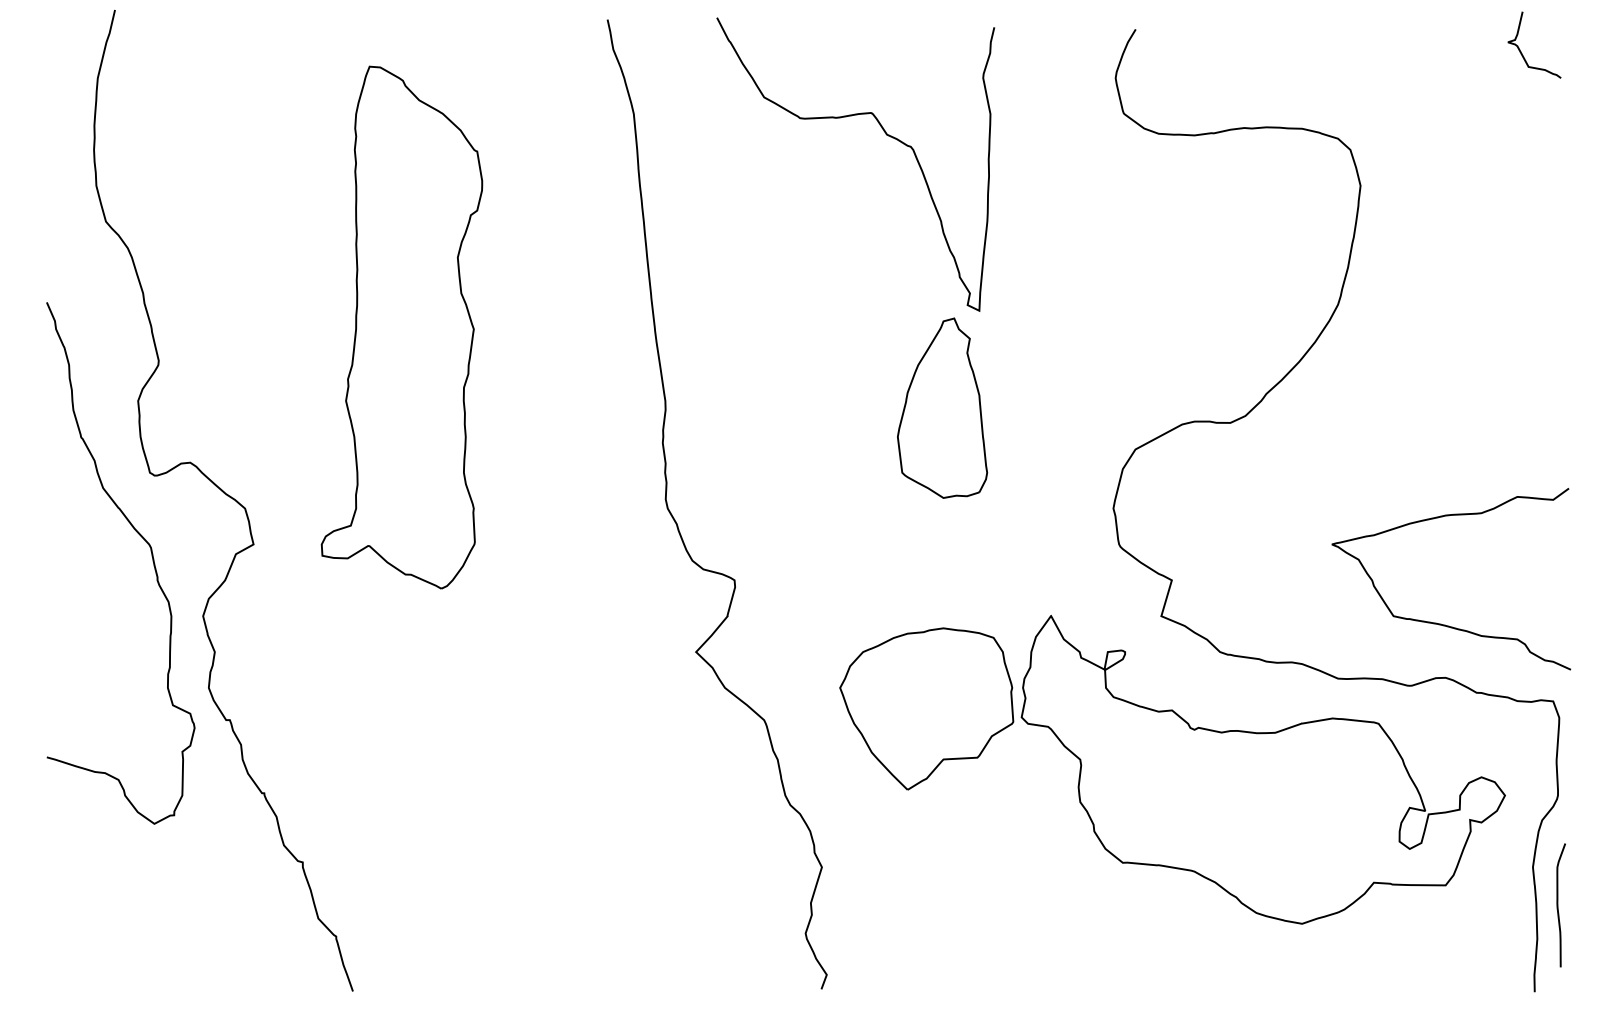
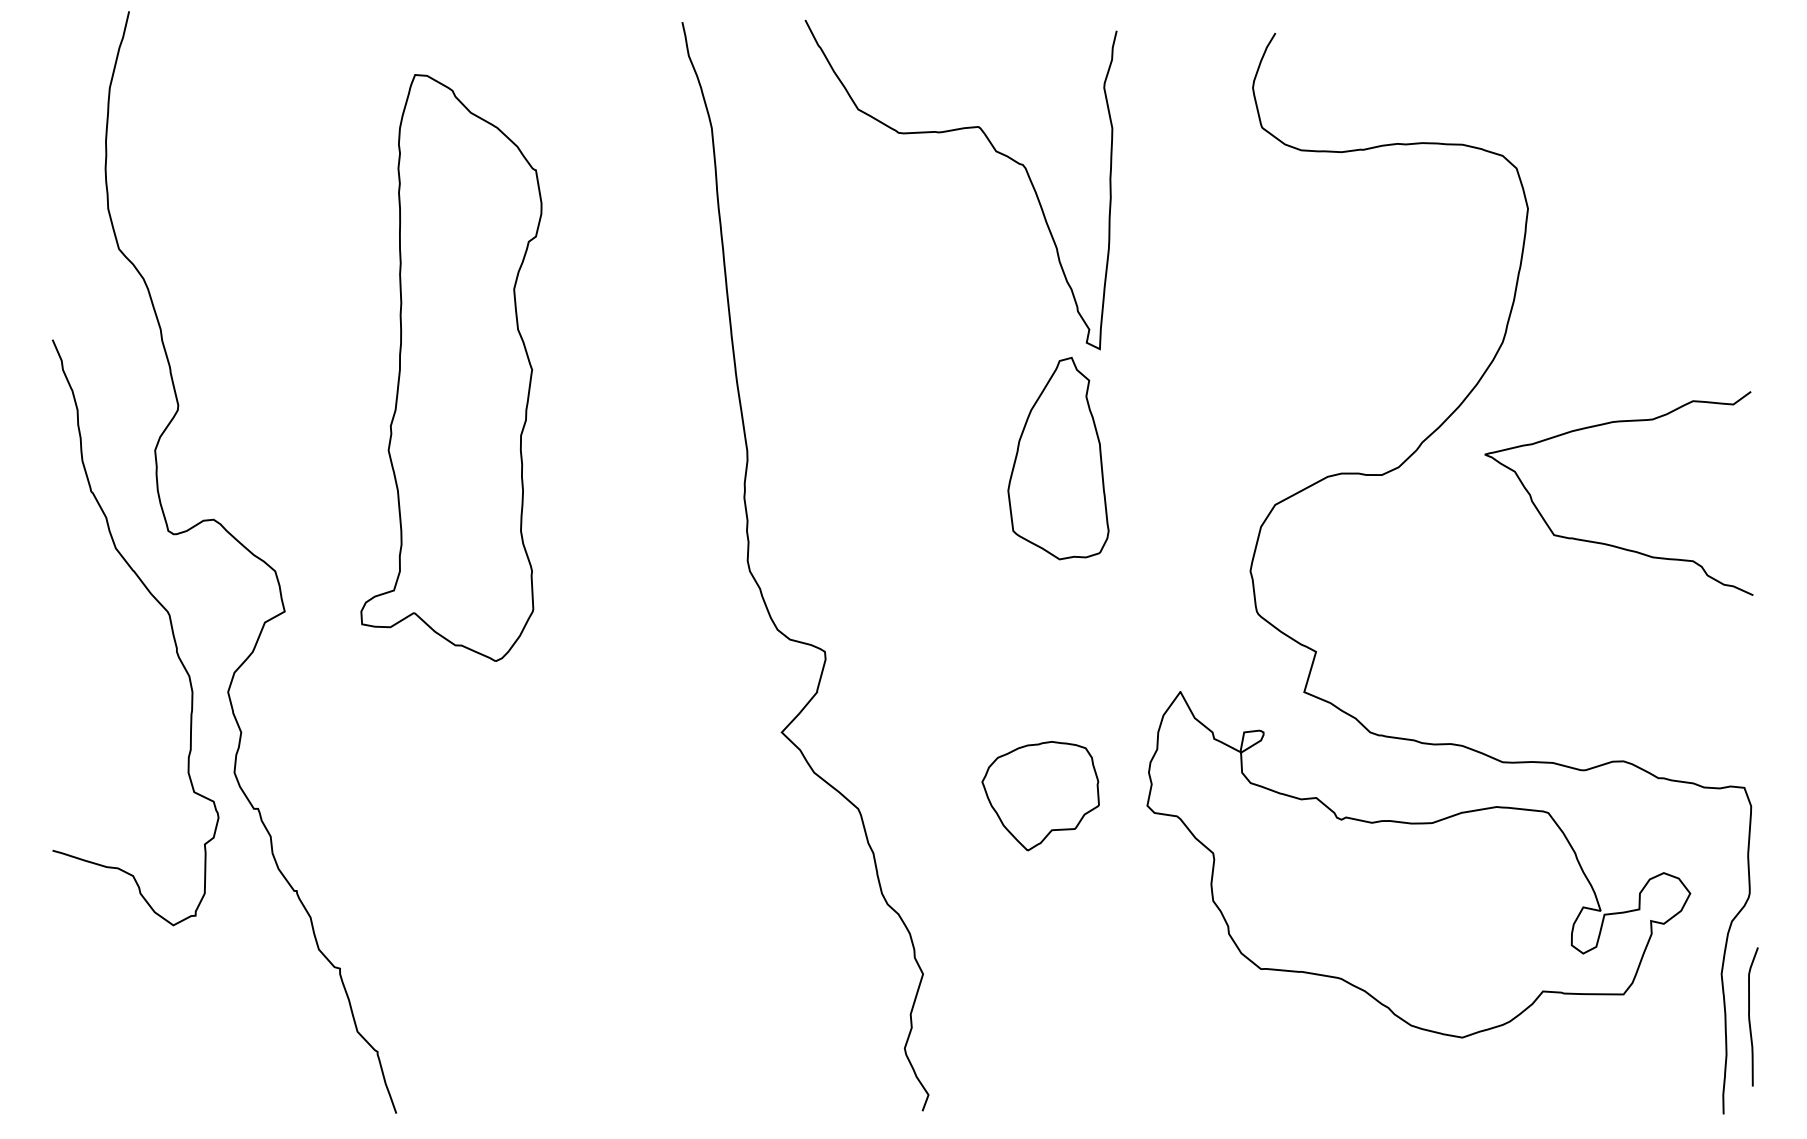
curve: (1521, 51) -> (1708, 57), removed
curve: (1441, 623) -> (1607, 543), moved
part: (926, 708) -> (1040, 795), size x0.6

